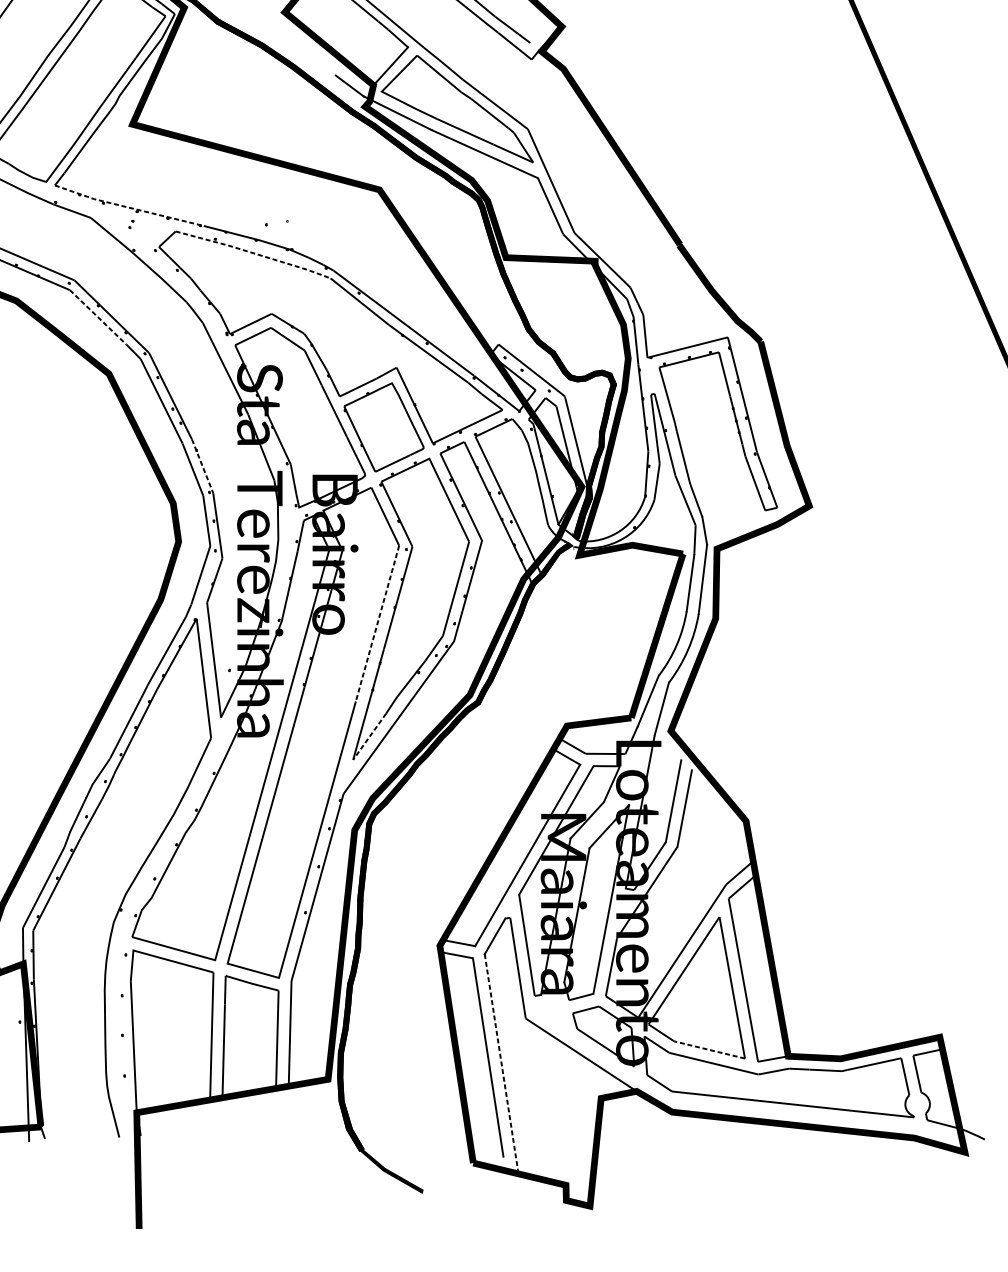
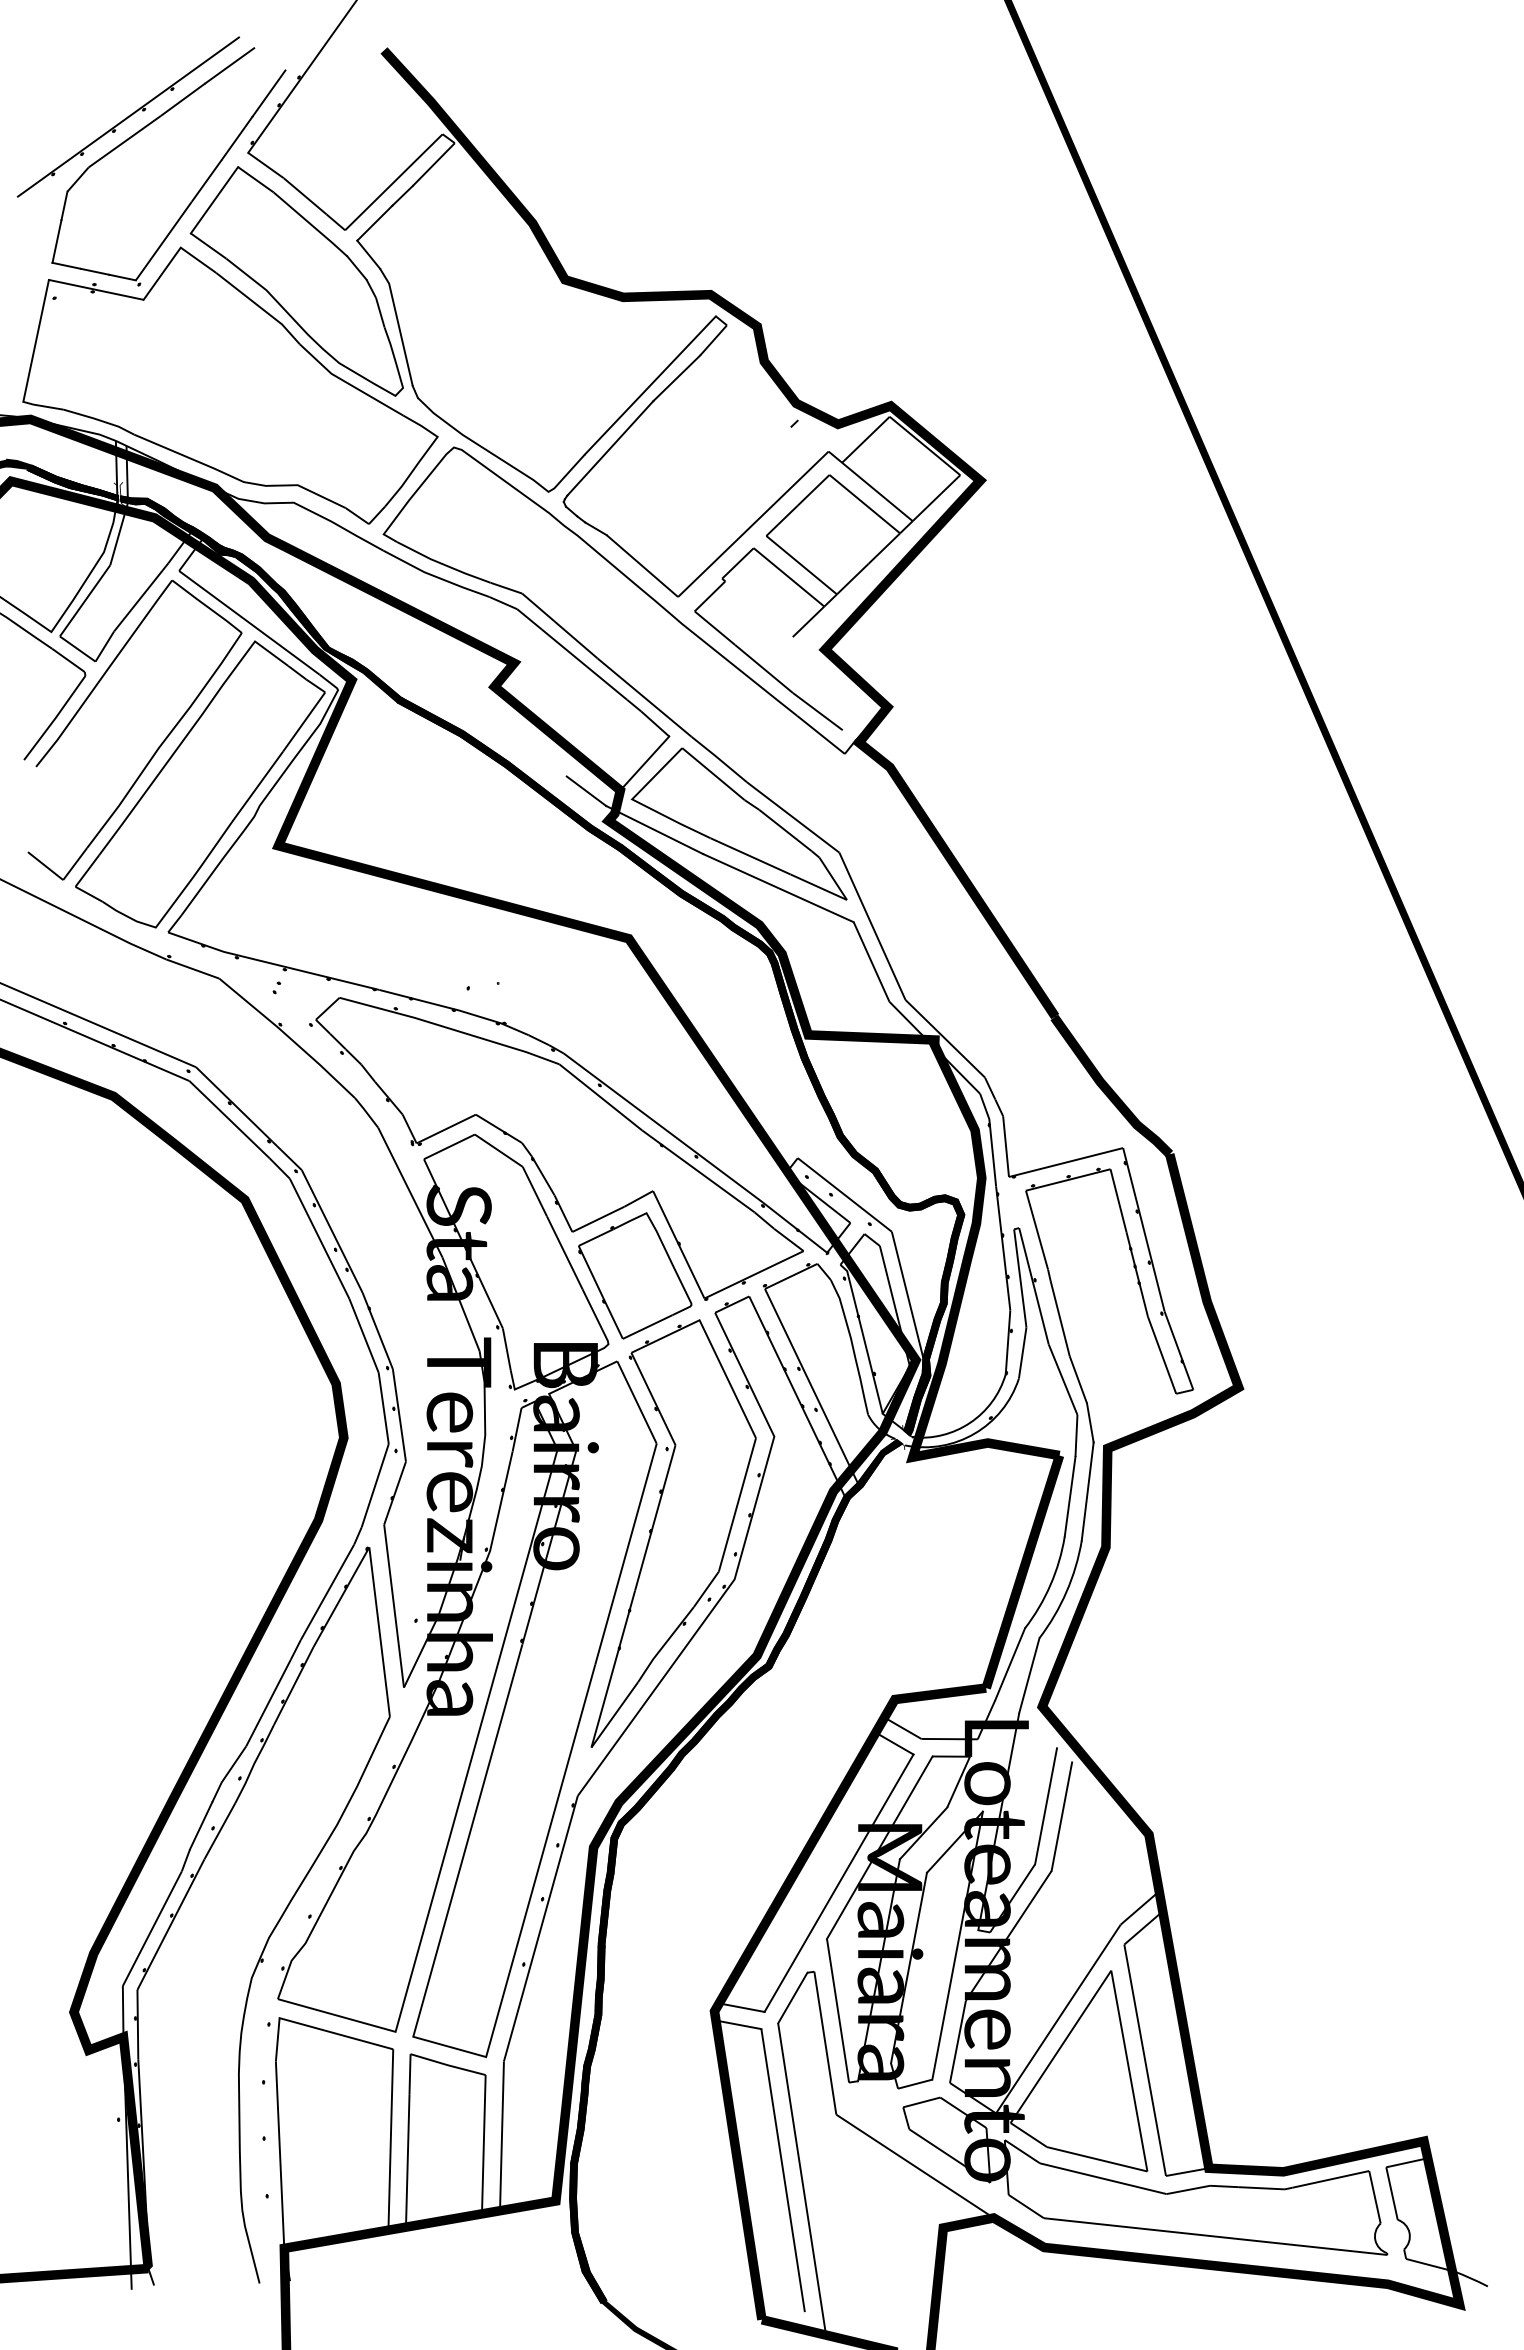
line: (128, 207) -> (272, 963), dashed -> solid
line: (253, 253) -> (450, 1028), dashed -> solid
line: (98, 317) -> (229, 1119), dashed -> solid
line: (202, 466) -> (377, 1331), dashed -> solid
line: (377, 623) -> (625, 1554), dashed -> solid
line: (369, 737) -> (614, 1715), dashed -> solid
line: (709, 1050) -> (1097, 2159), dashed -> solid
line: (501, 1064) -> (802, 2179), dashed -> solid

